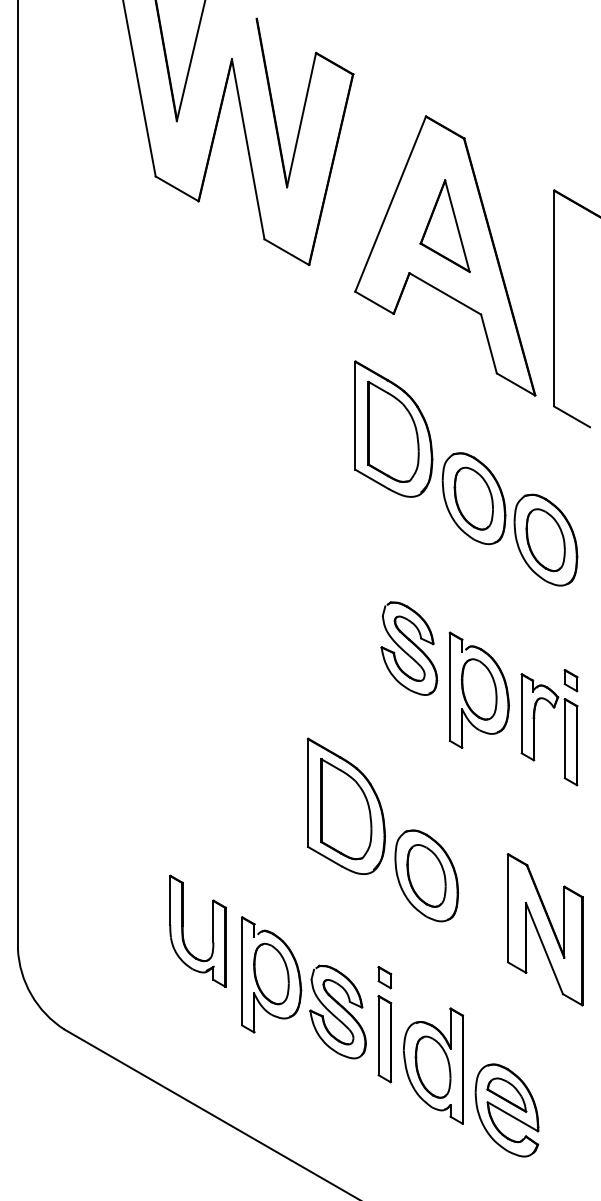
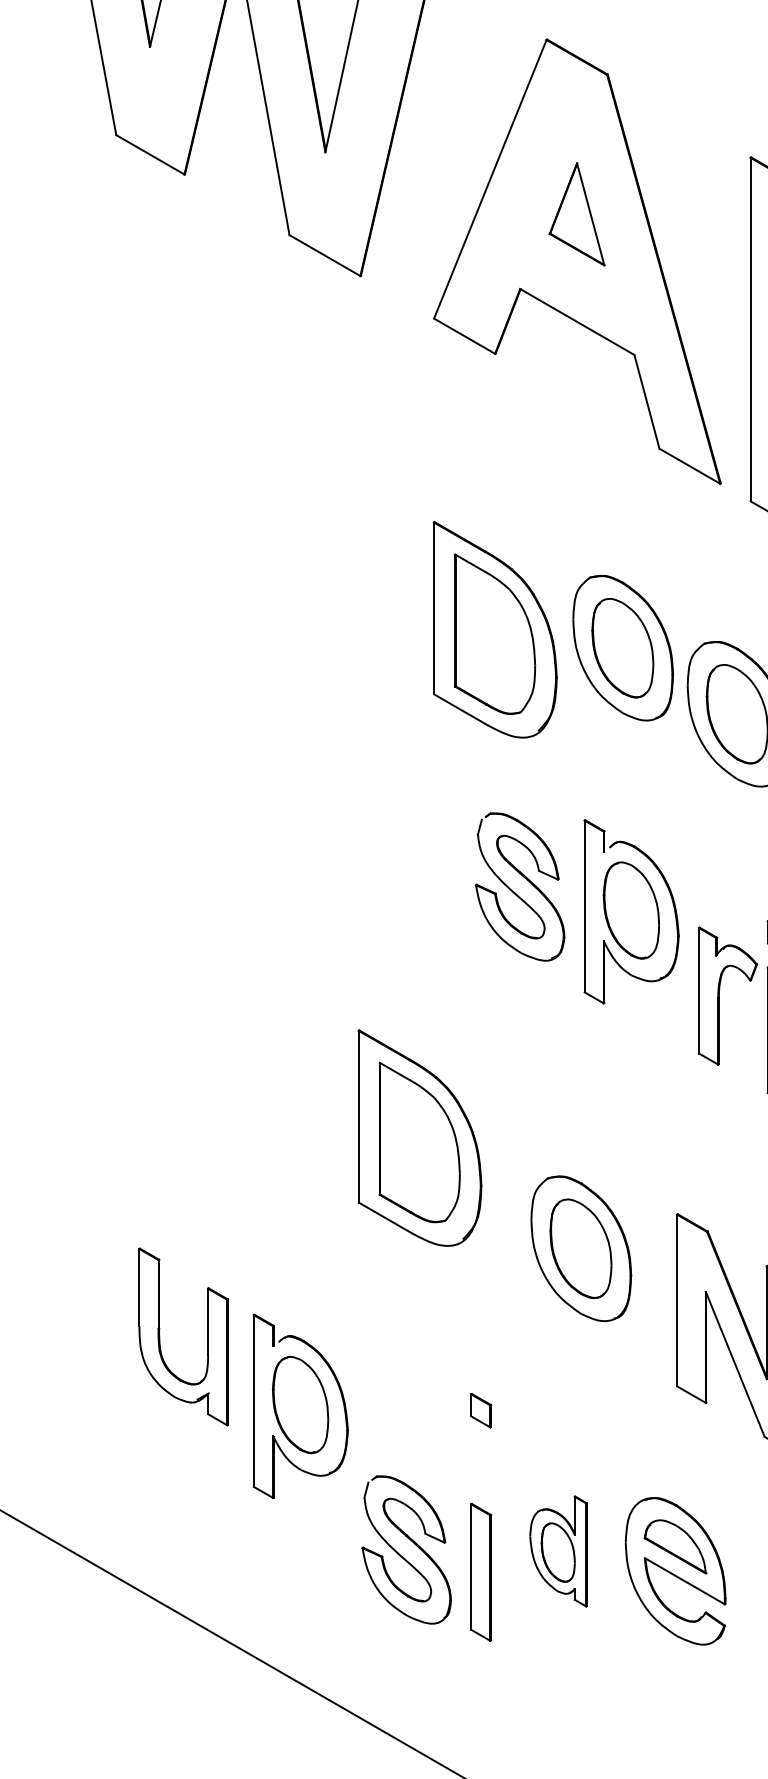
part: (444, 226) -> (576, 214), size x0.7
part: (393, 428) -> (494, 628), moved
part: (478, 689) -> (630, 910), moved
part: (426, 875) -> (580, 1248), moved
part: (337, 1011) -> (405, 1549), moved
part: (384, 1039) -> (480, 1572), moved
part: (433, 1065) -> (558, 1550), size x0.6
part: (506, 1110) -> (674, 1571), moved

